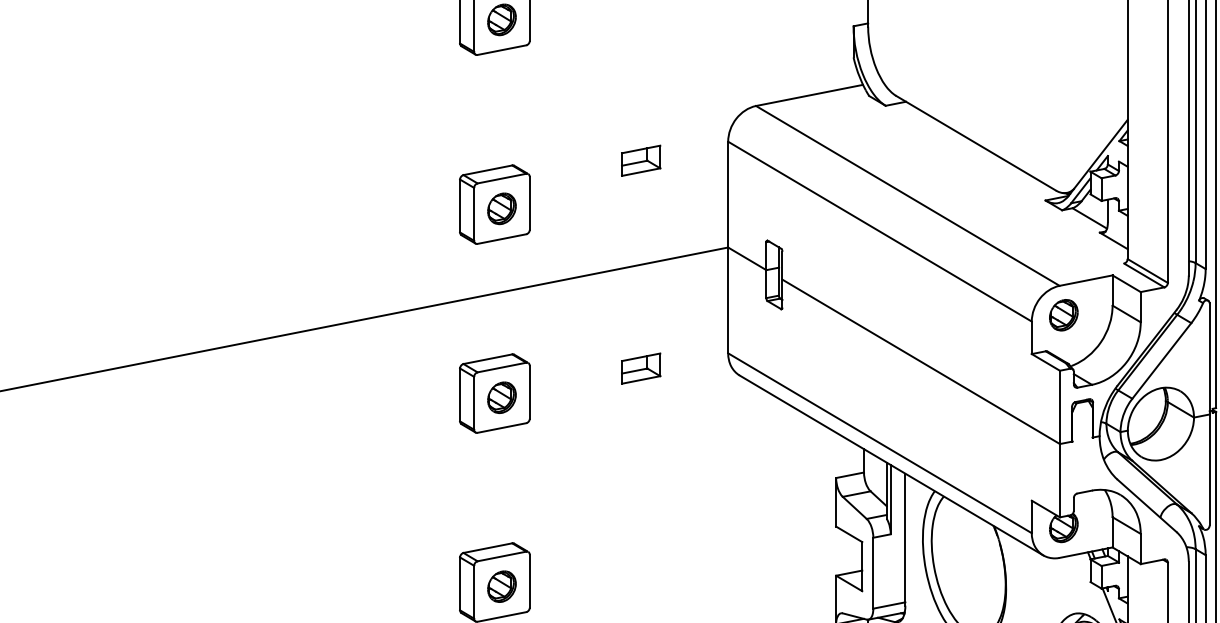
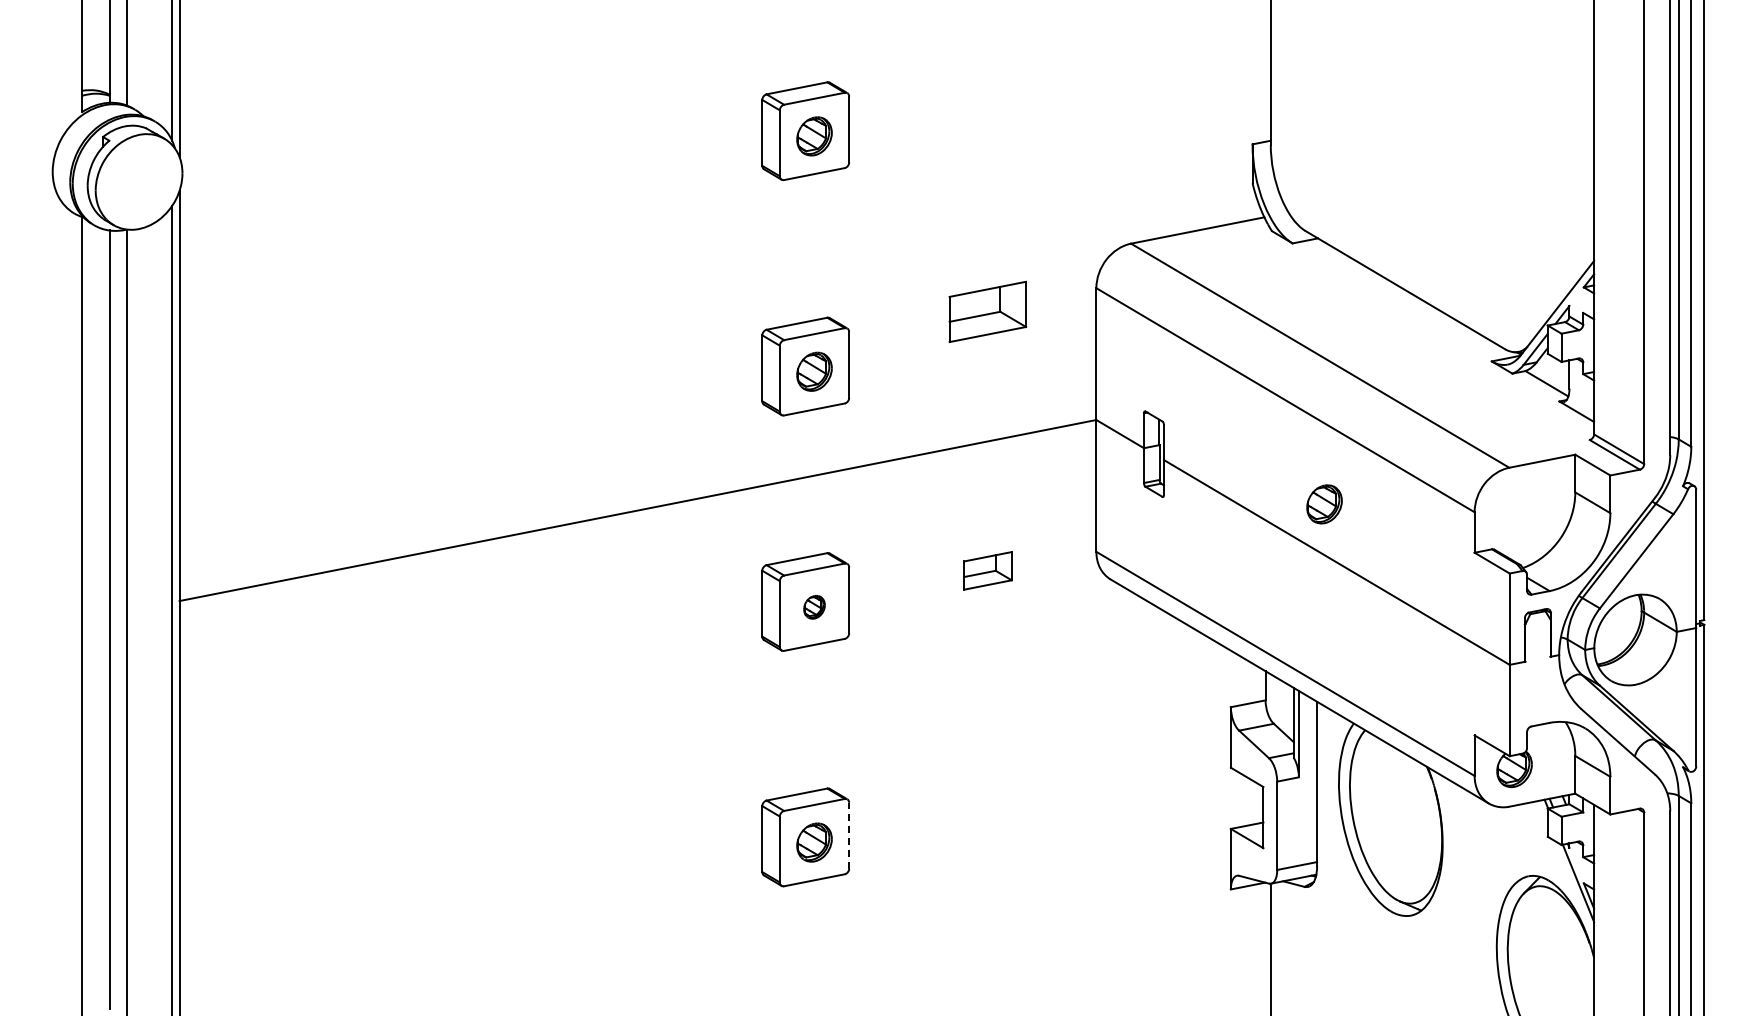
part: (640, 160) -> (987, 311), size x1.6
part: (1063, 315) -> (1324, 504), moved
part: (501, 398) -> (814, 607), size x0.6
line: (530, 581) -> (849, 835), solid -> dashed

